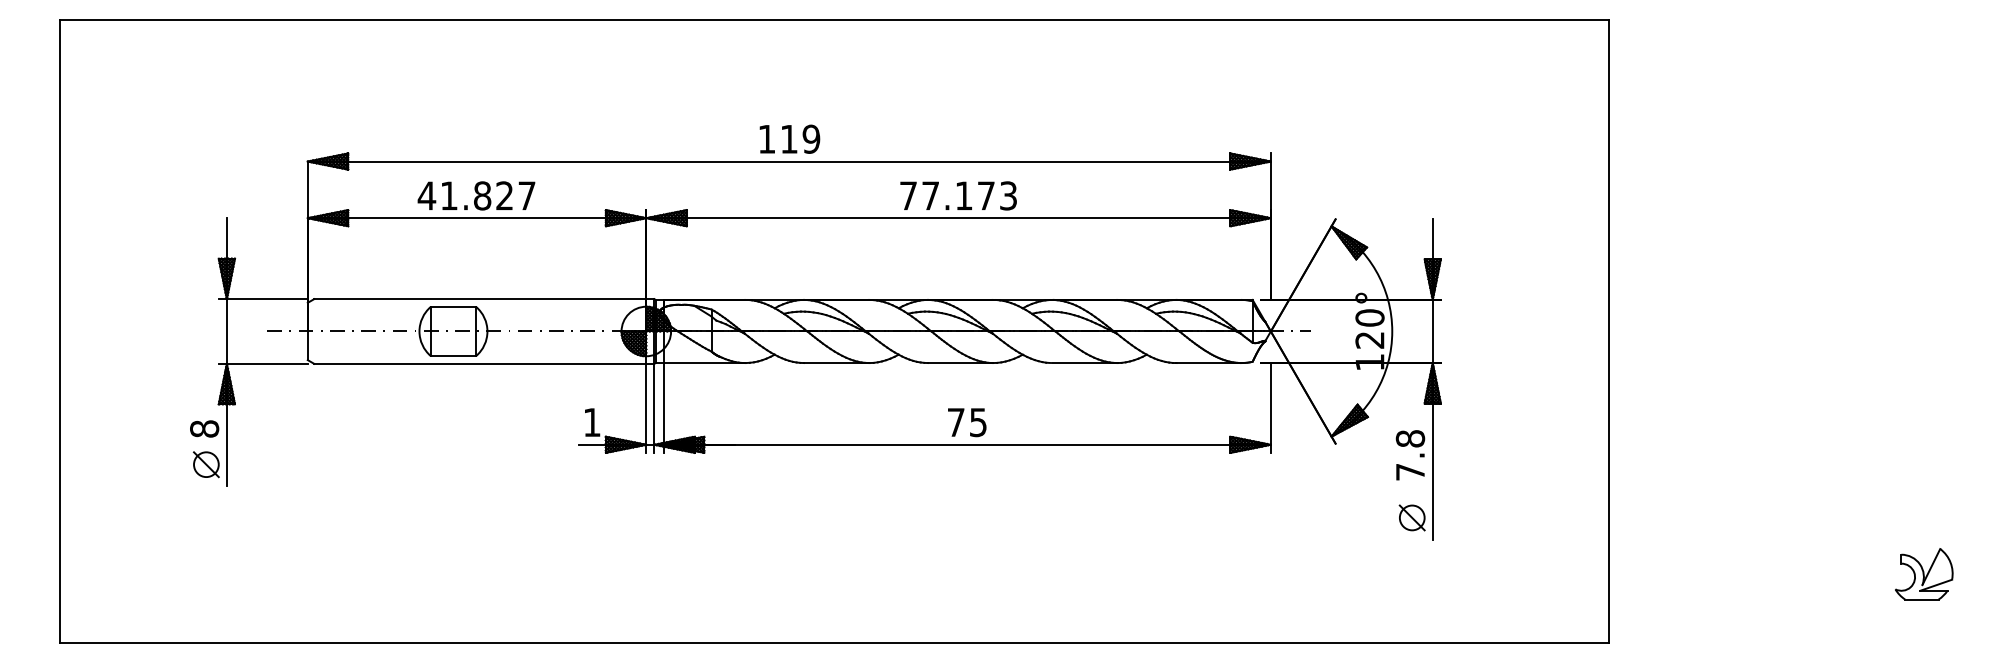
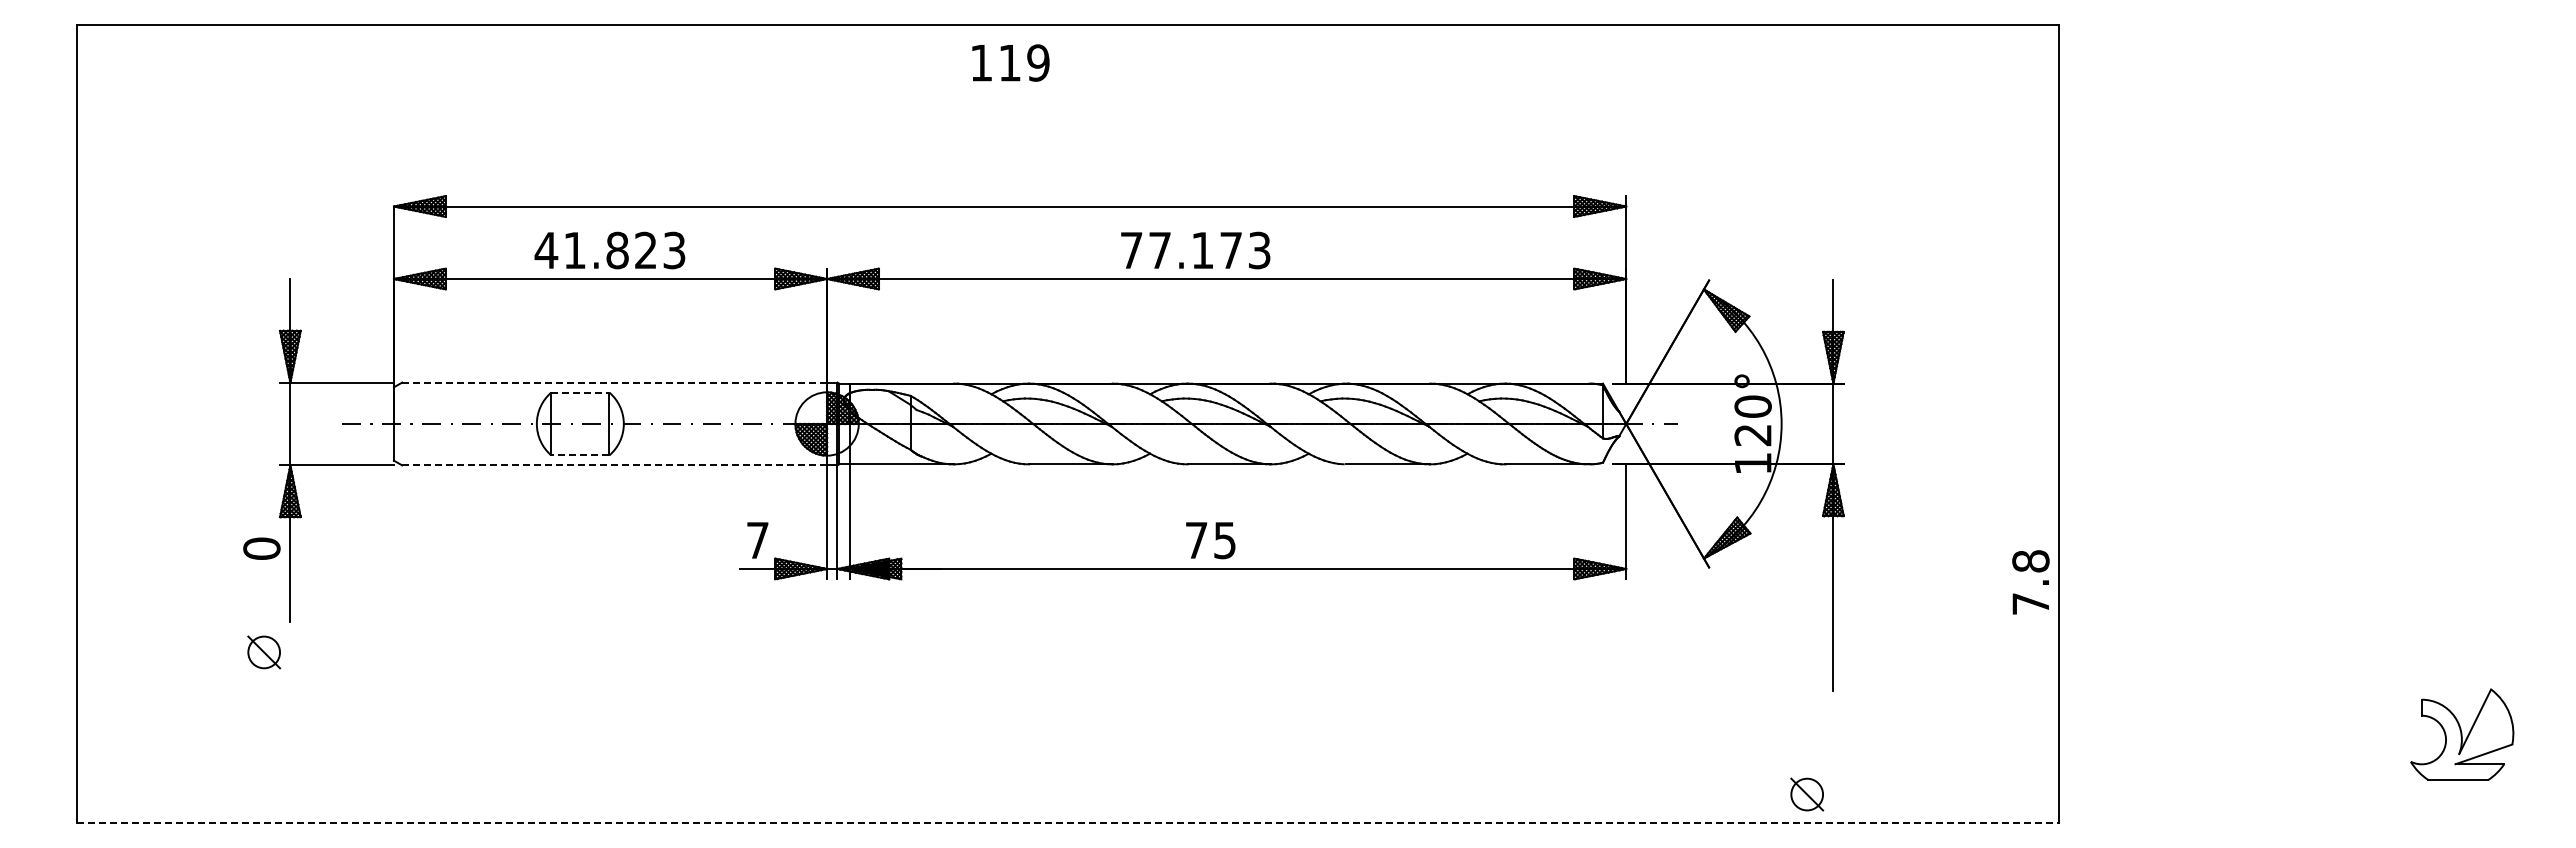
text: (789, 138) -> (1010, 62), moved
text: (527, 195) -> (674, 250), 41.827 -> 41.823
text: (958, 195) -> (1195, 250), moved
line: (480, 299) -> (614, 382), solid -> dashed
line: (453, 306) -> (580, 392), solid -> dashed
line: (453, 356) -> (580, 455), solid -> dashed
line: (480, 363) -> (615, 465), solid -> dashed
text: (591, 422) -> (757, 540), 1 -> 7
text: (967, 422) -> (1210, 540), moved
text: (204, 428) -> (261, 548), 8 -> 0
text: (1410, 455) -> (2030, 582), moved
part: (206, 464) -> (264, 652), moved
part: (1412, 517) -> (1807, 794), moved
part: (1923, 574) -> (2461, 734), size x1.4
line: (834, 642) -> (1068, 822), solid -> dashed

